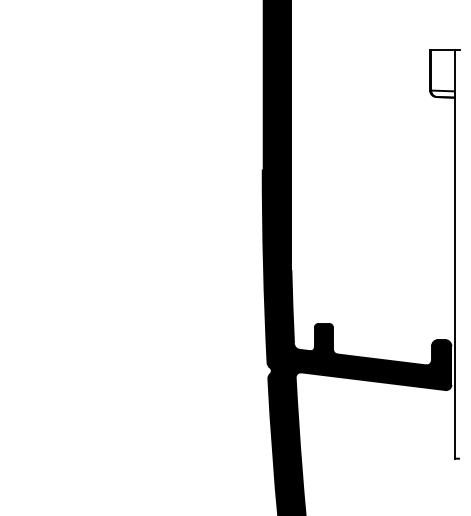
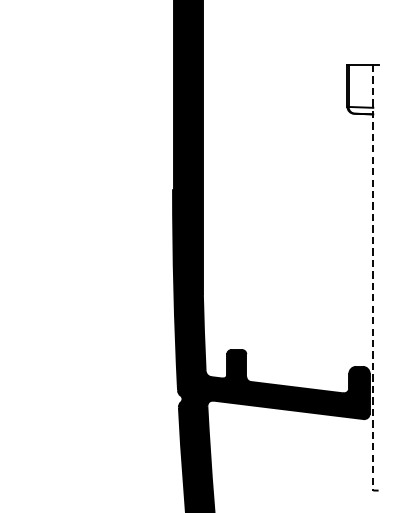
line: (454, 254) -> (372, 277), solid -> dashed

